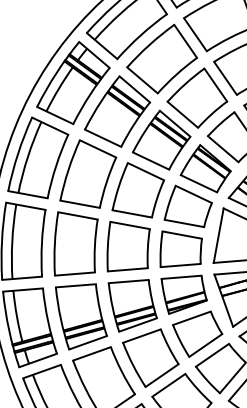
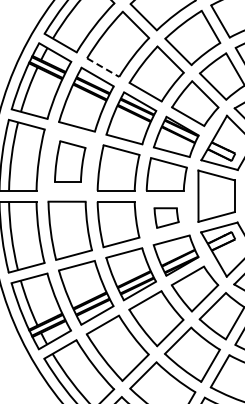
line: (142, 80) -> (103, 67), solid -> dashed
part: (88, 173) -> (69, 161), size x0.7
part: (180, 252) -> (166, 217), size x0.6

